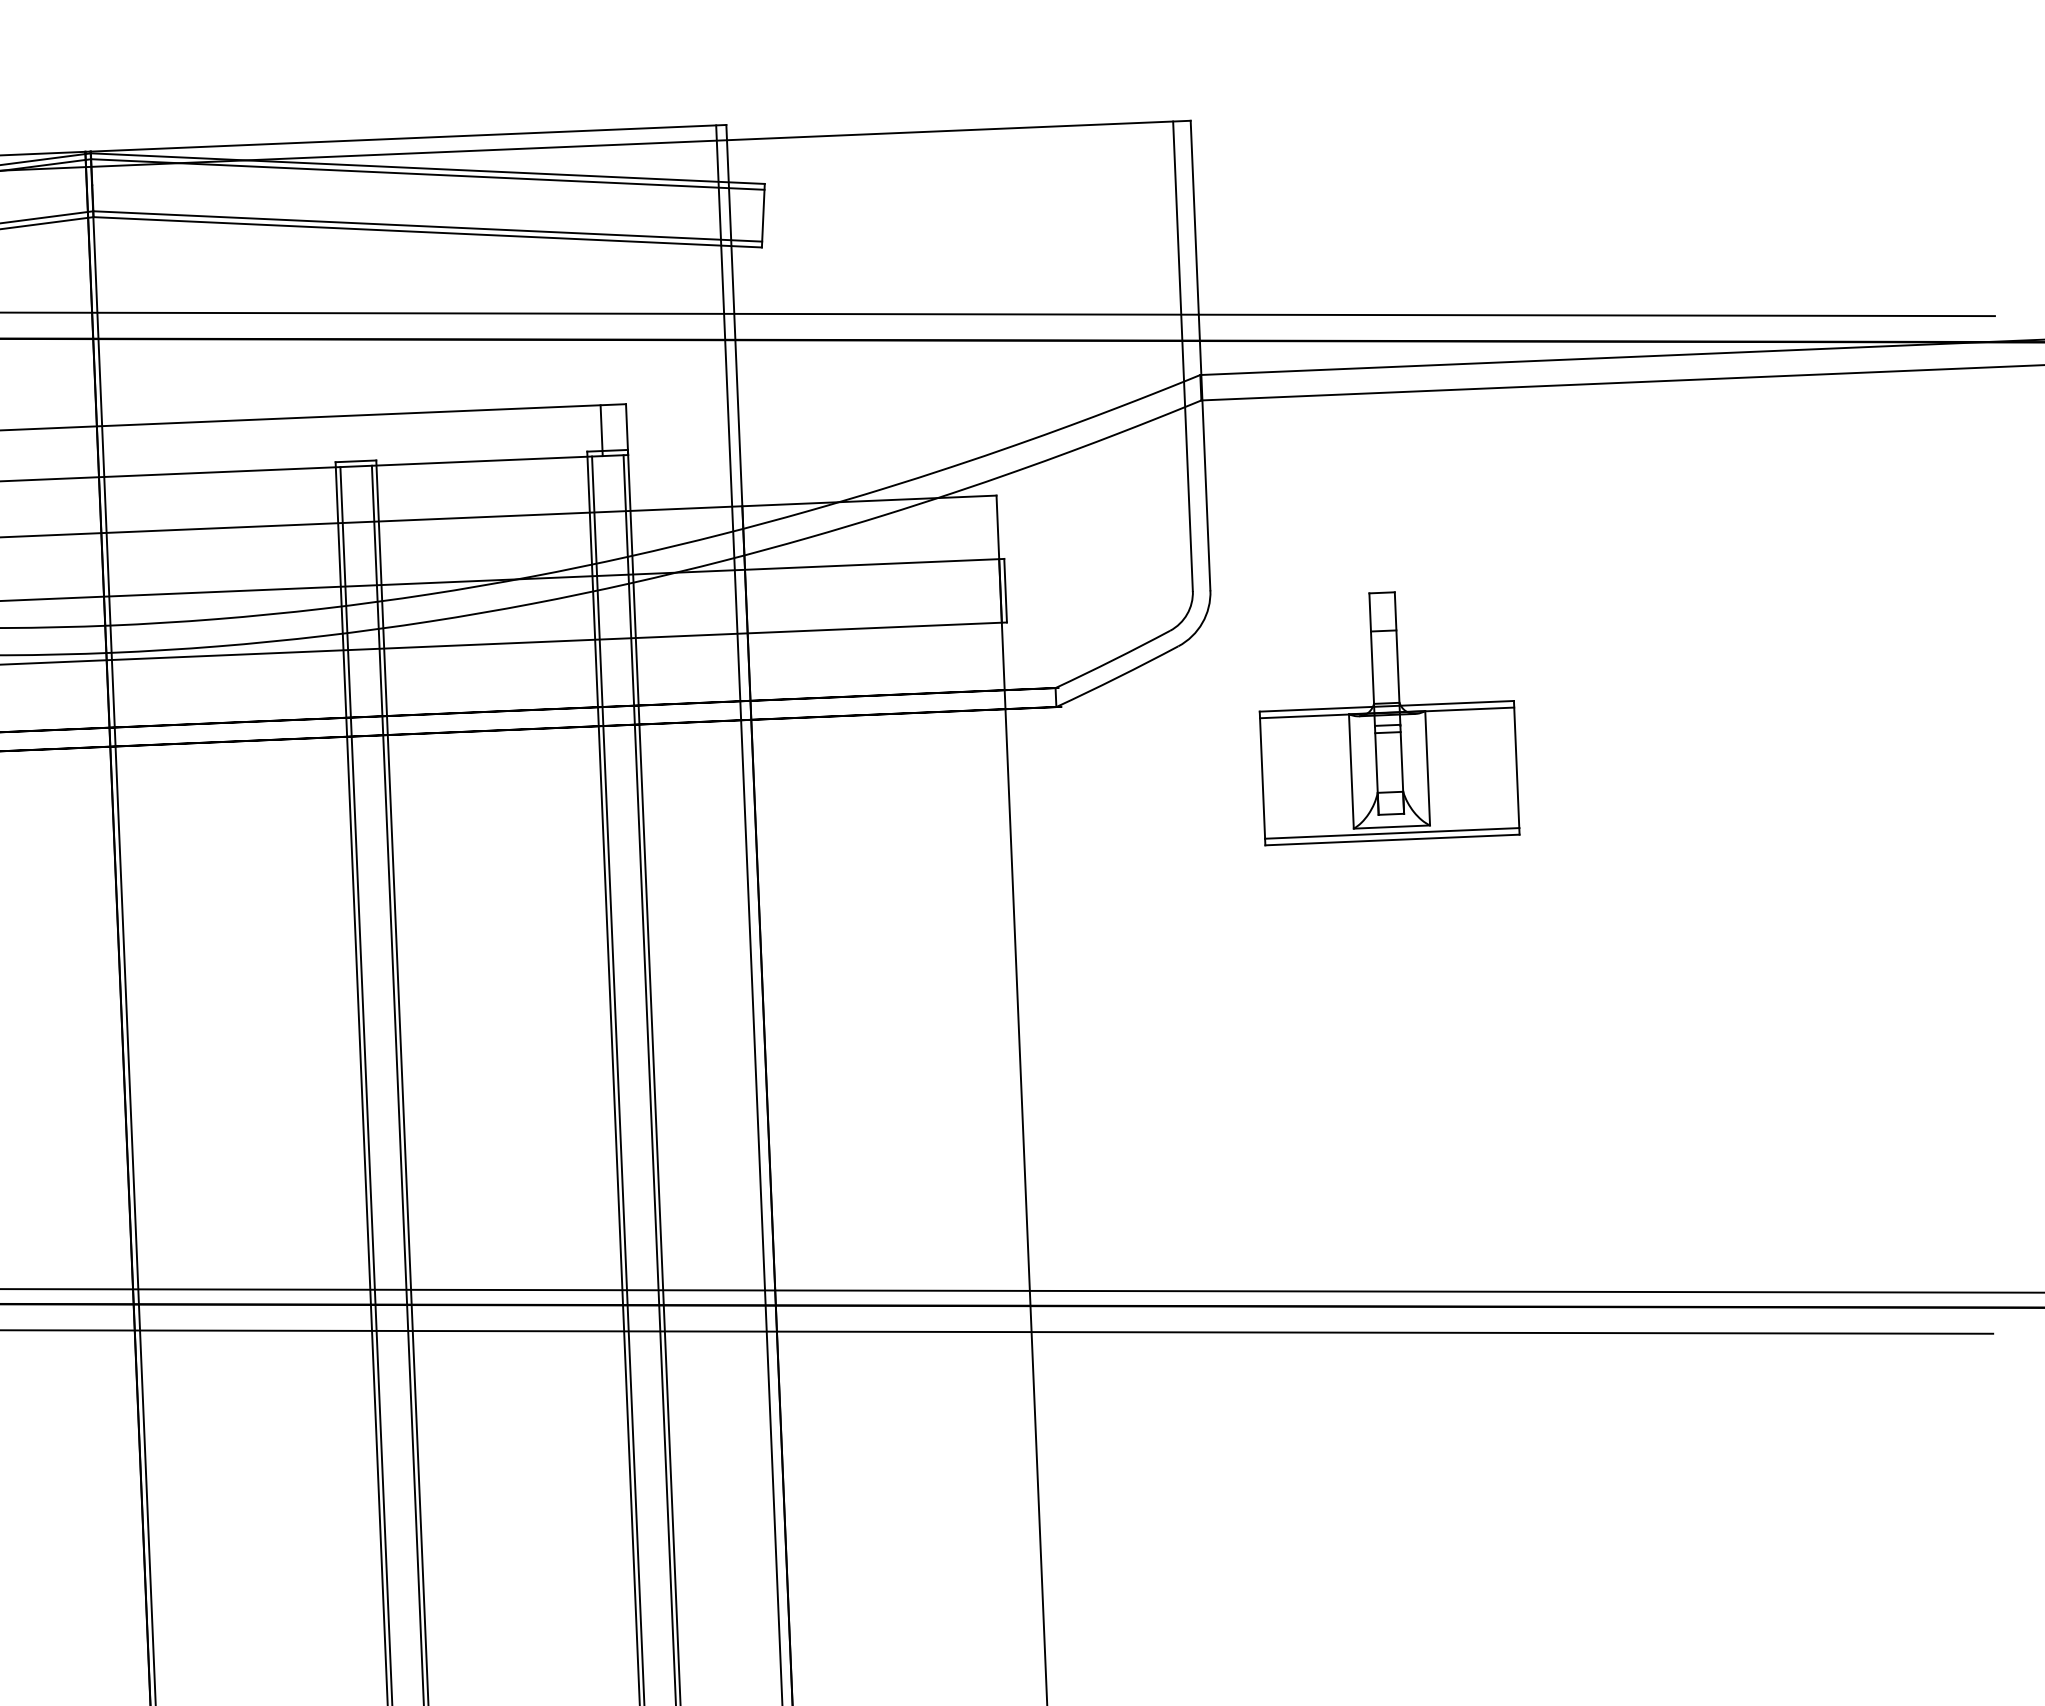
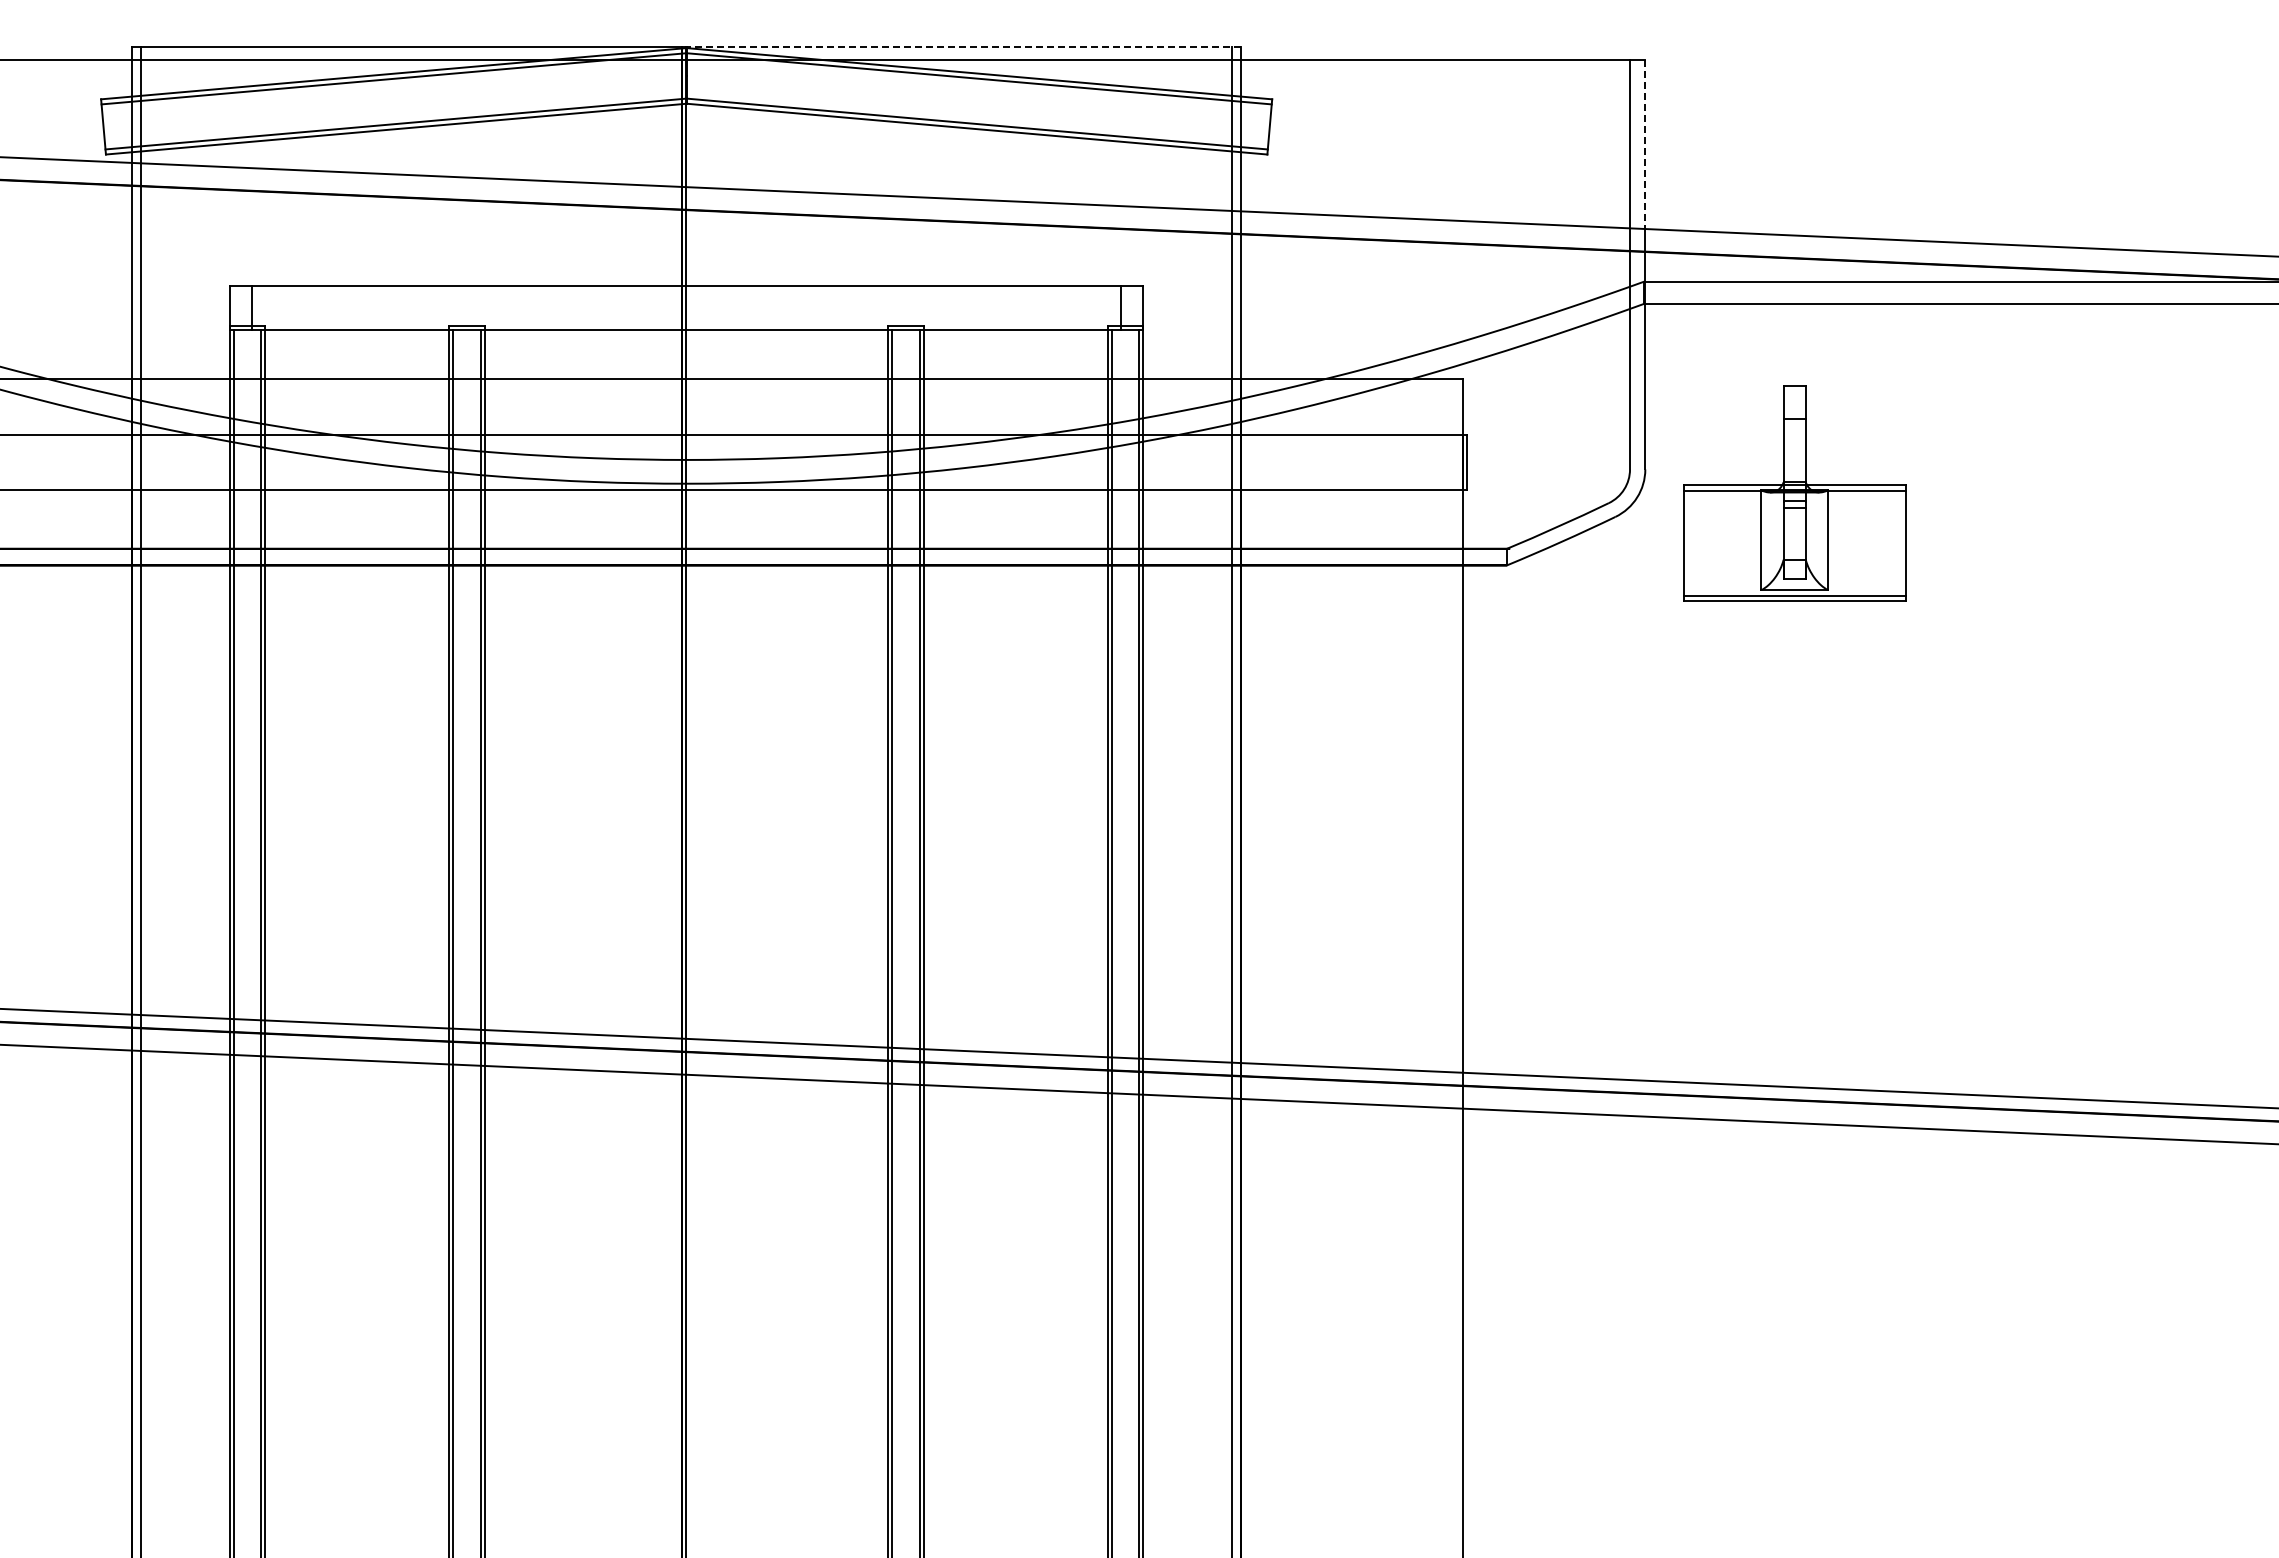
line: (408, 138) -> (963, 46), solid -> dashed
line: (1194, 217) -> (1645, 144), solid -> dashed
part: (1387, 716) -> (1794, 493), moved

